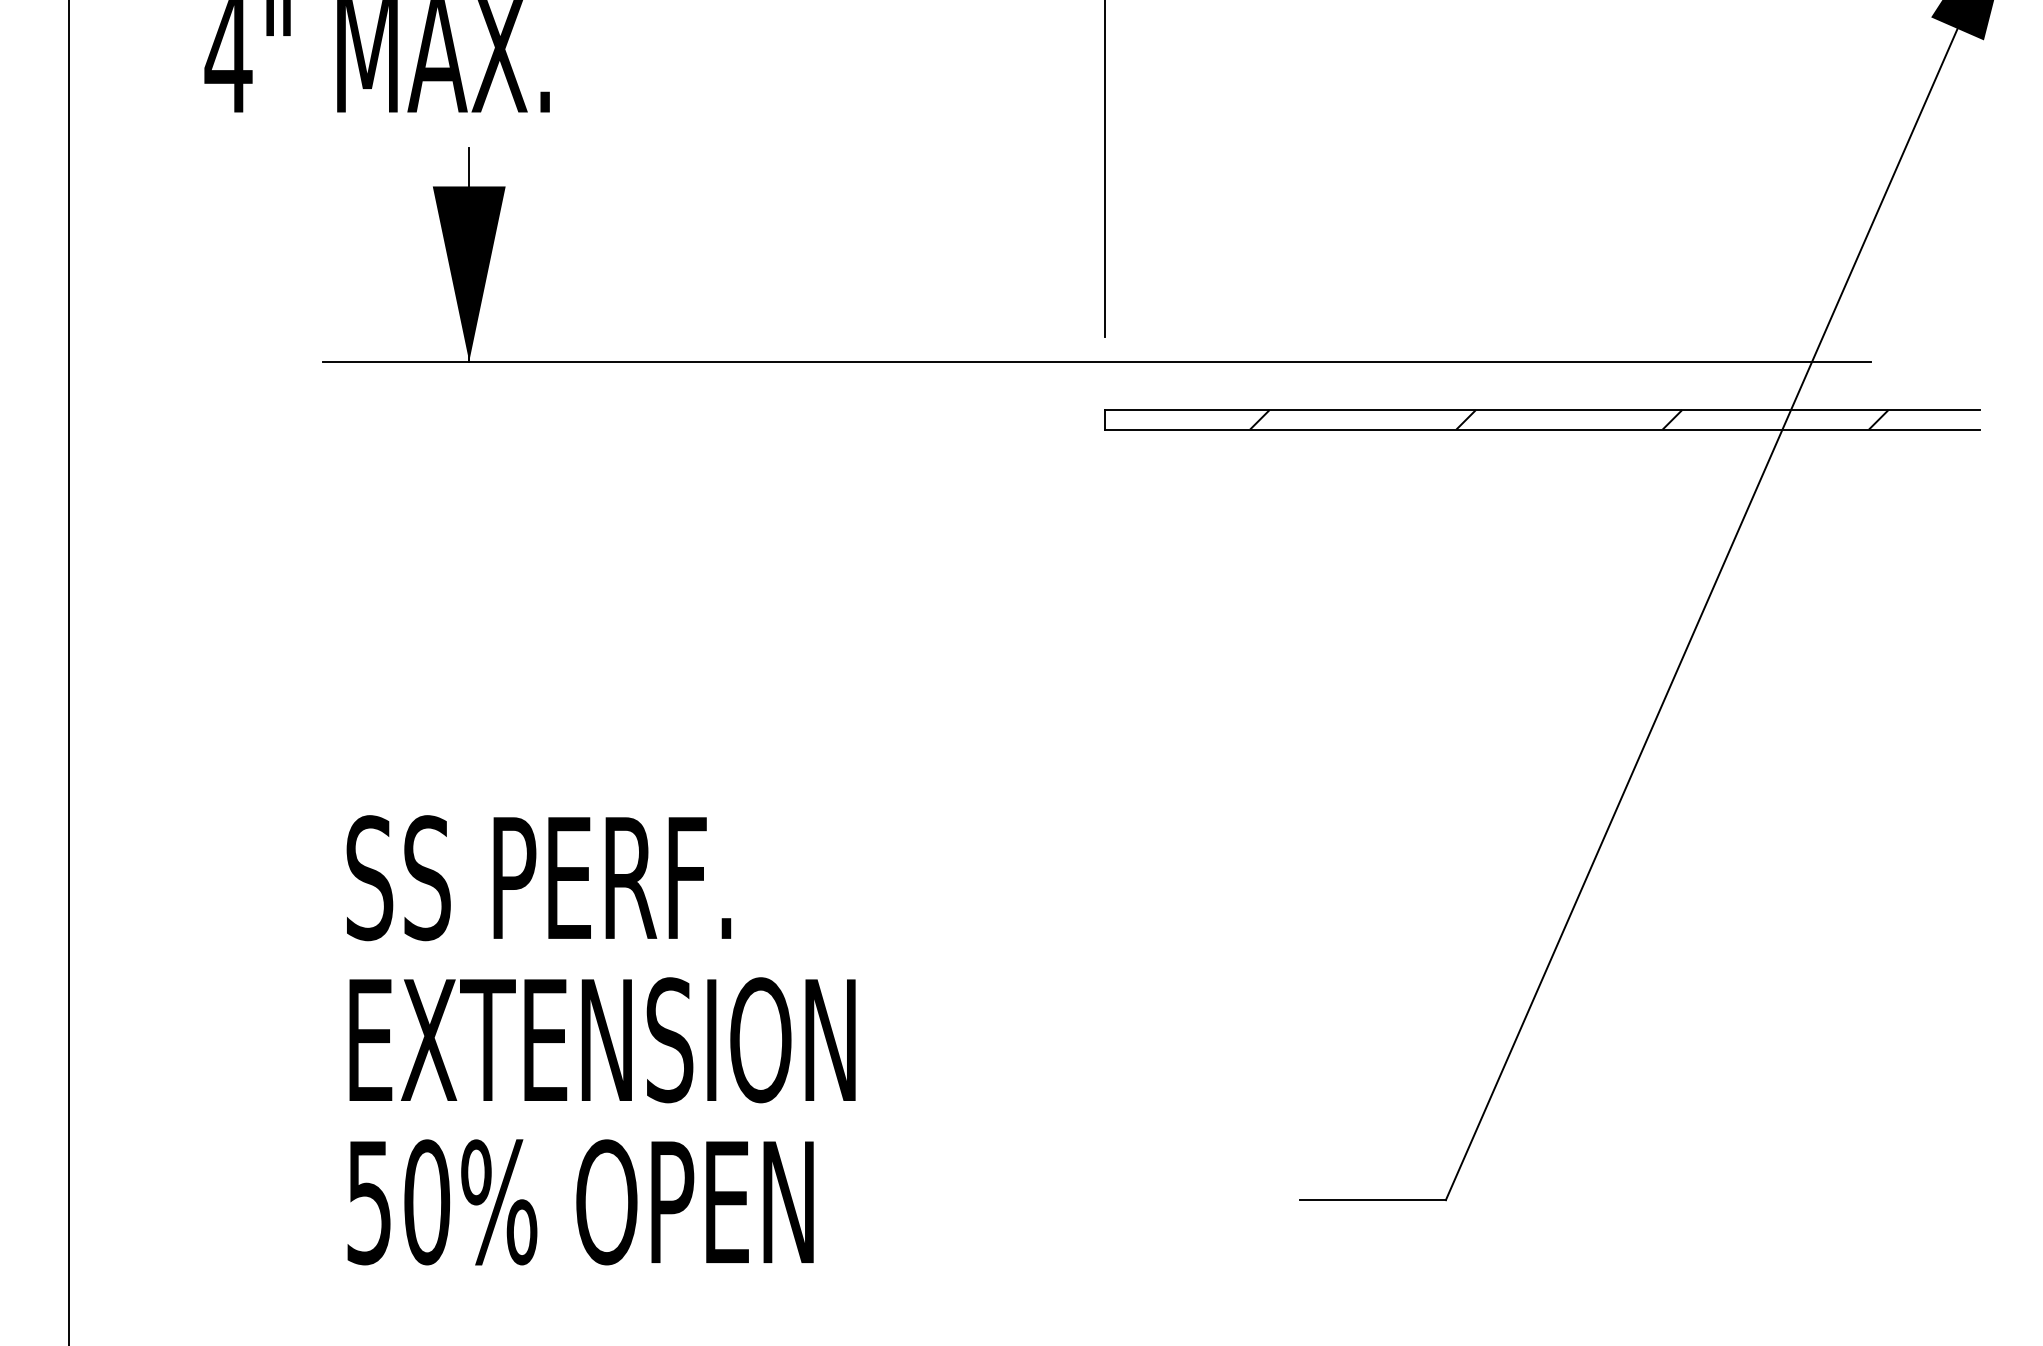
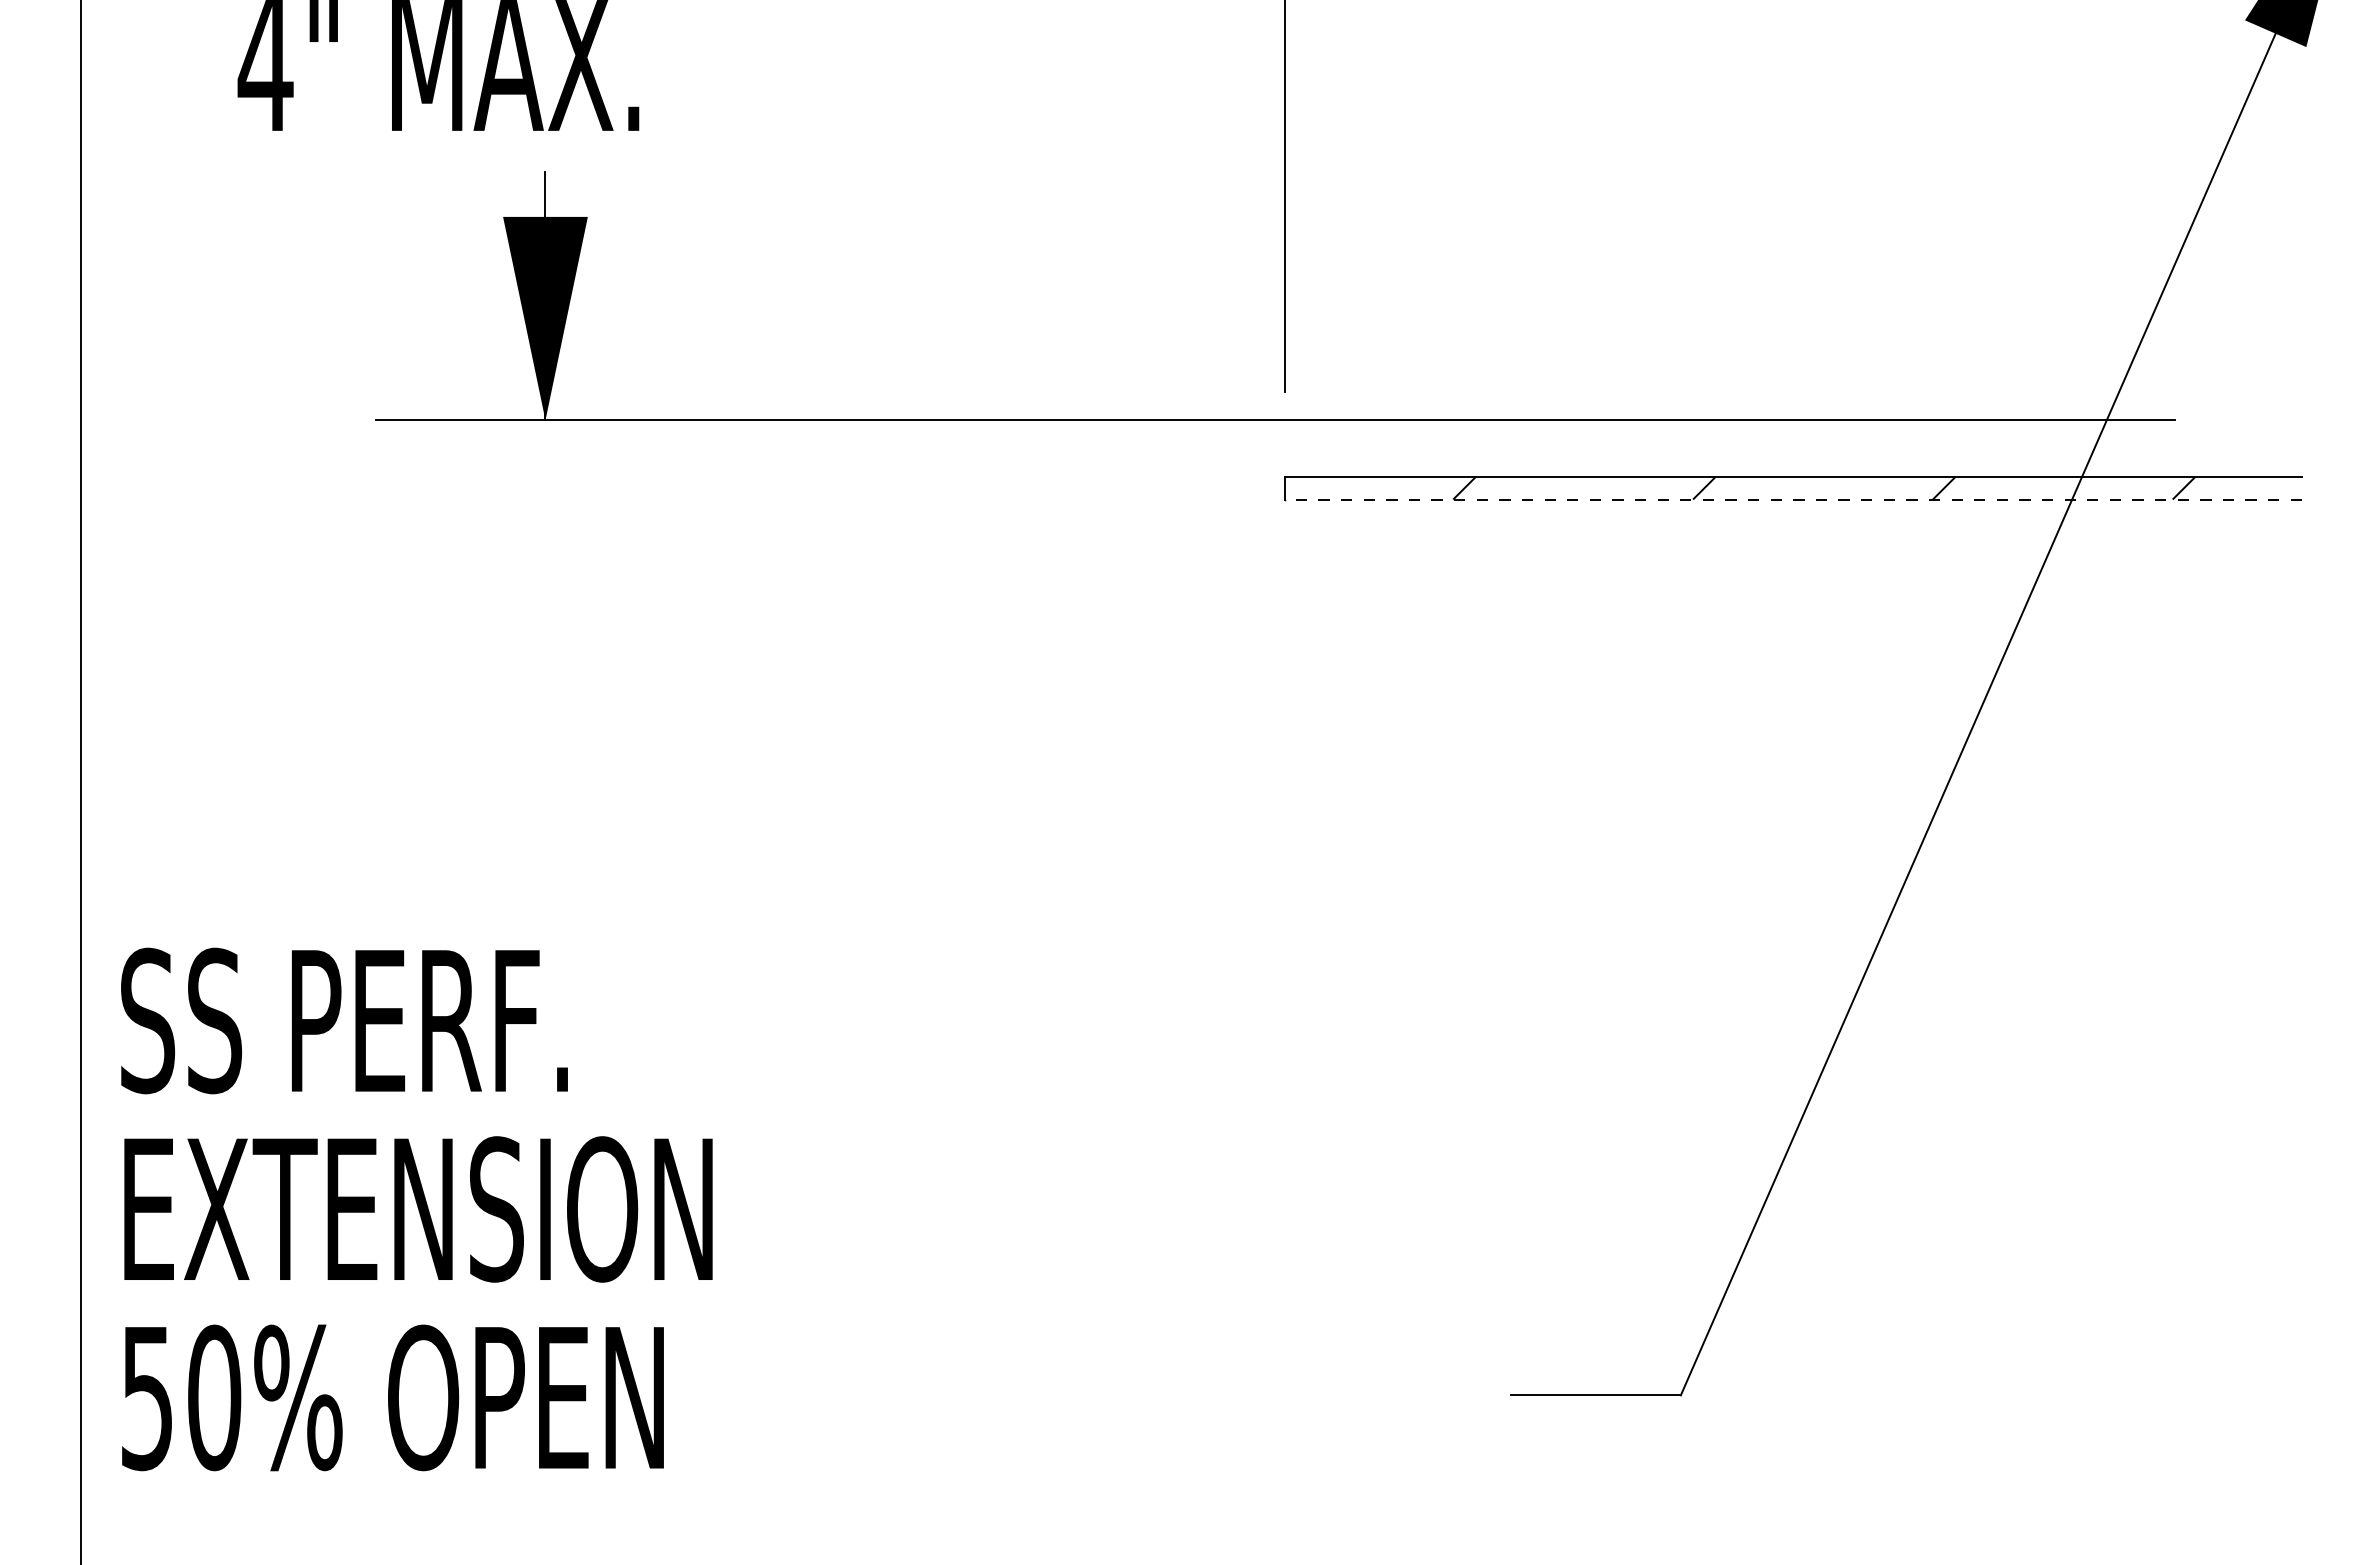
line: (1542, 429) -> (1793, 499), solid -> dashed
text: (600, 1040) -> (416, 1209), moved

